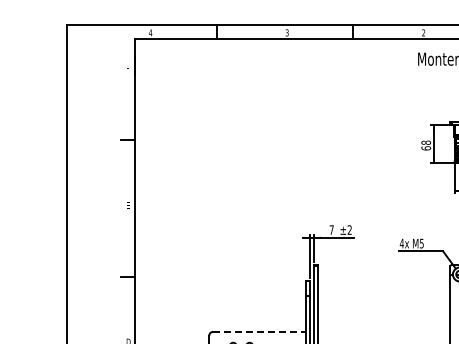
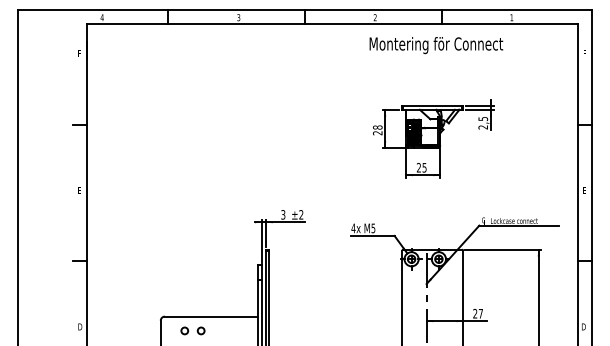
text: (425, 148) -> (377, 133), 68 -> 28
text: (331, 229) -> (283, 214), 7 -> 3
line: (259, 331) -> (211, 316), dashed -> solid

